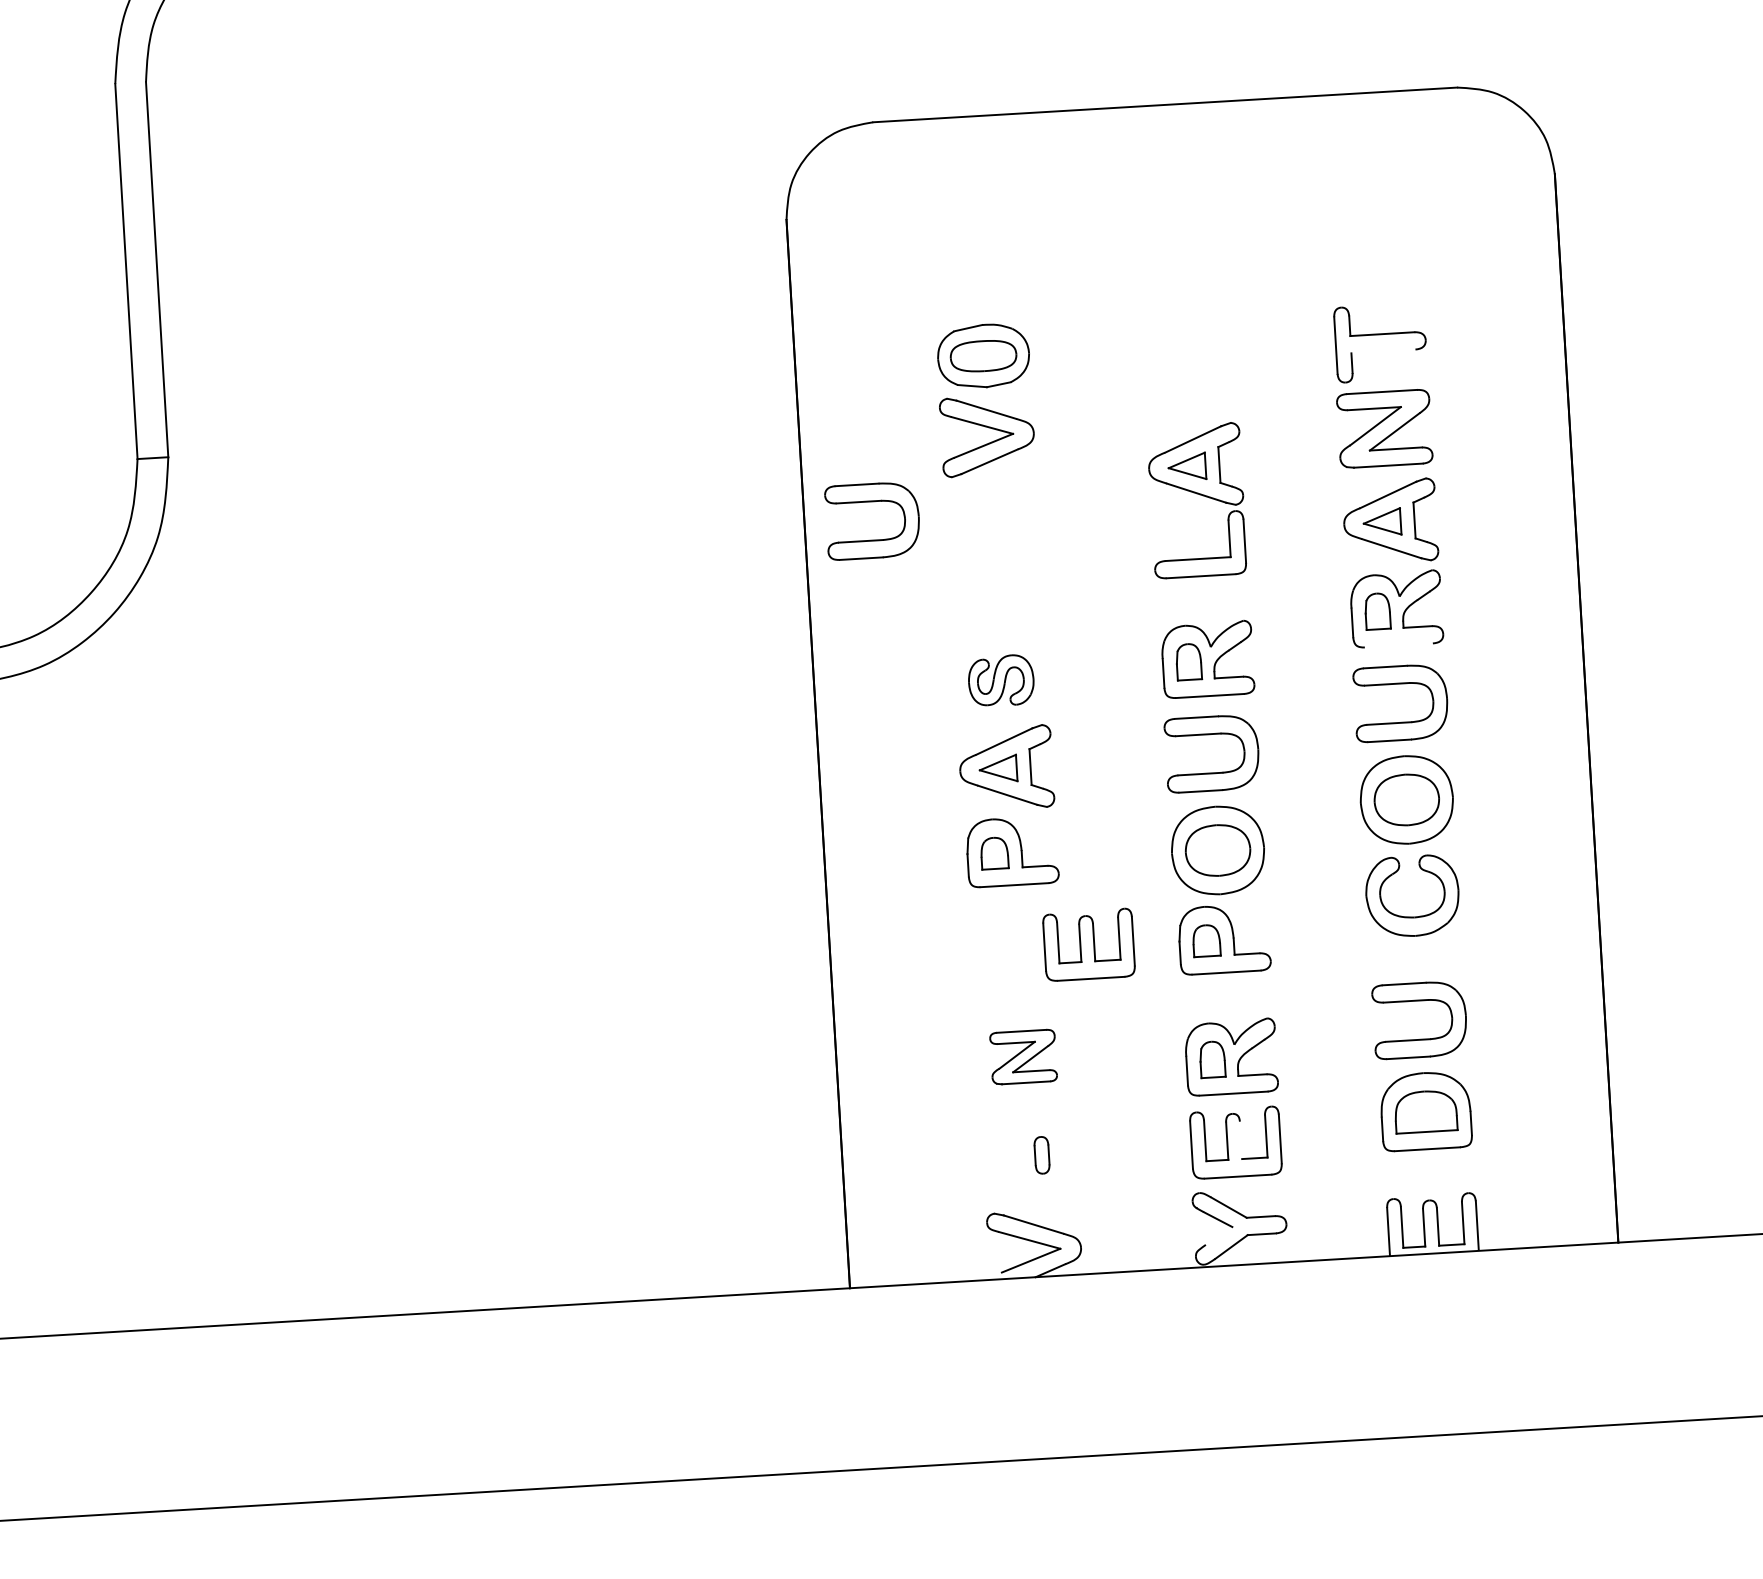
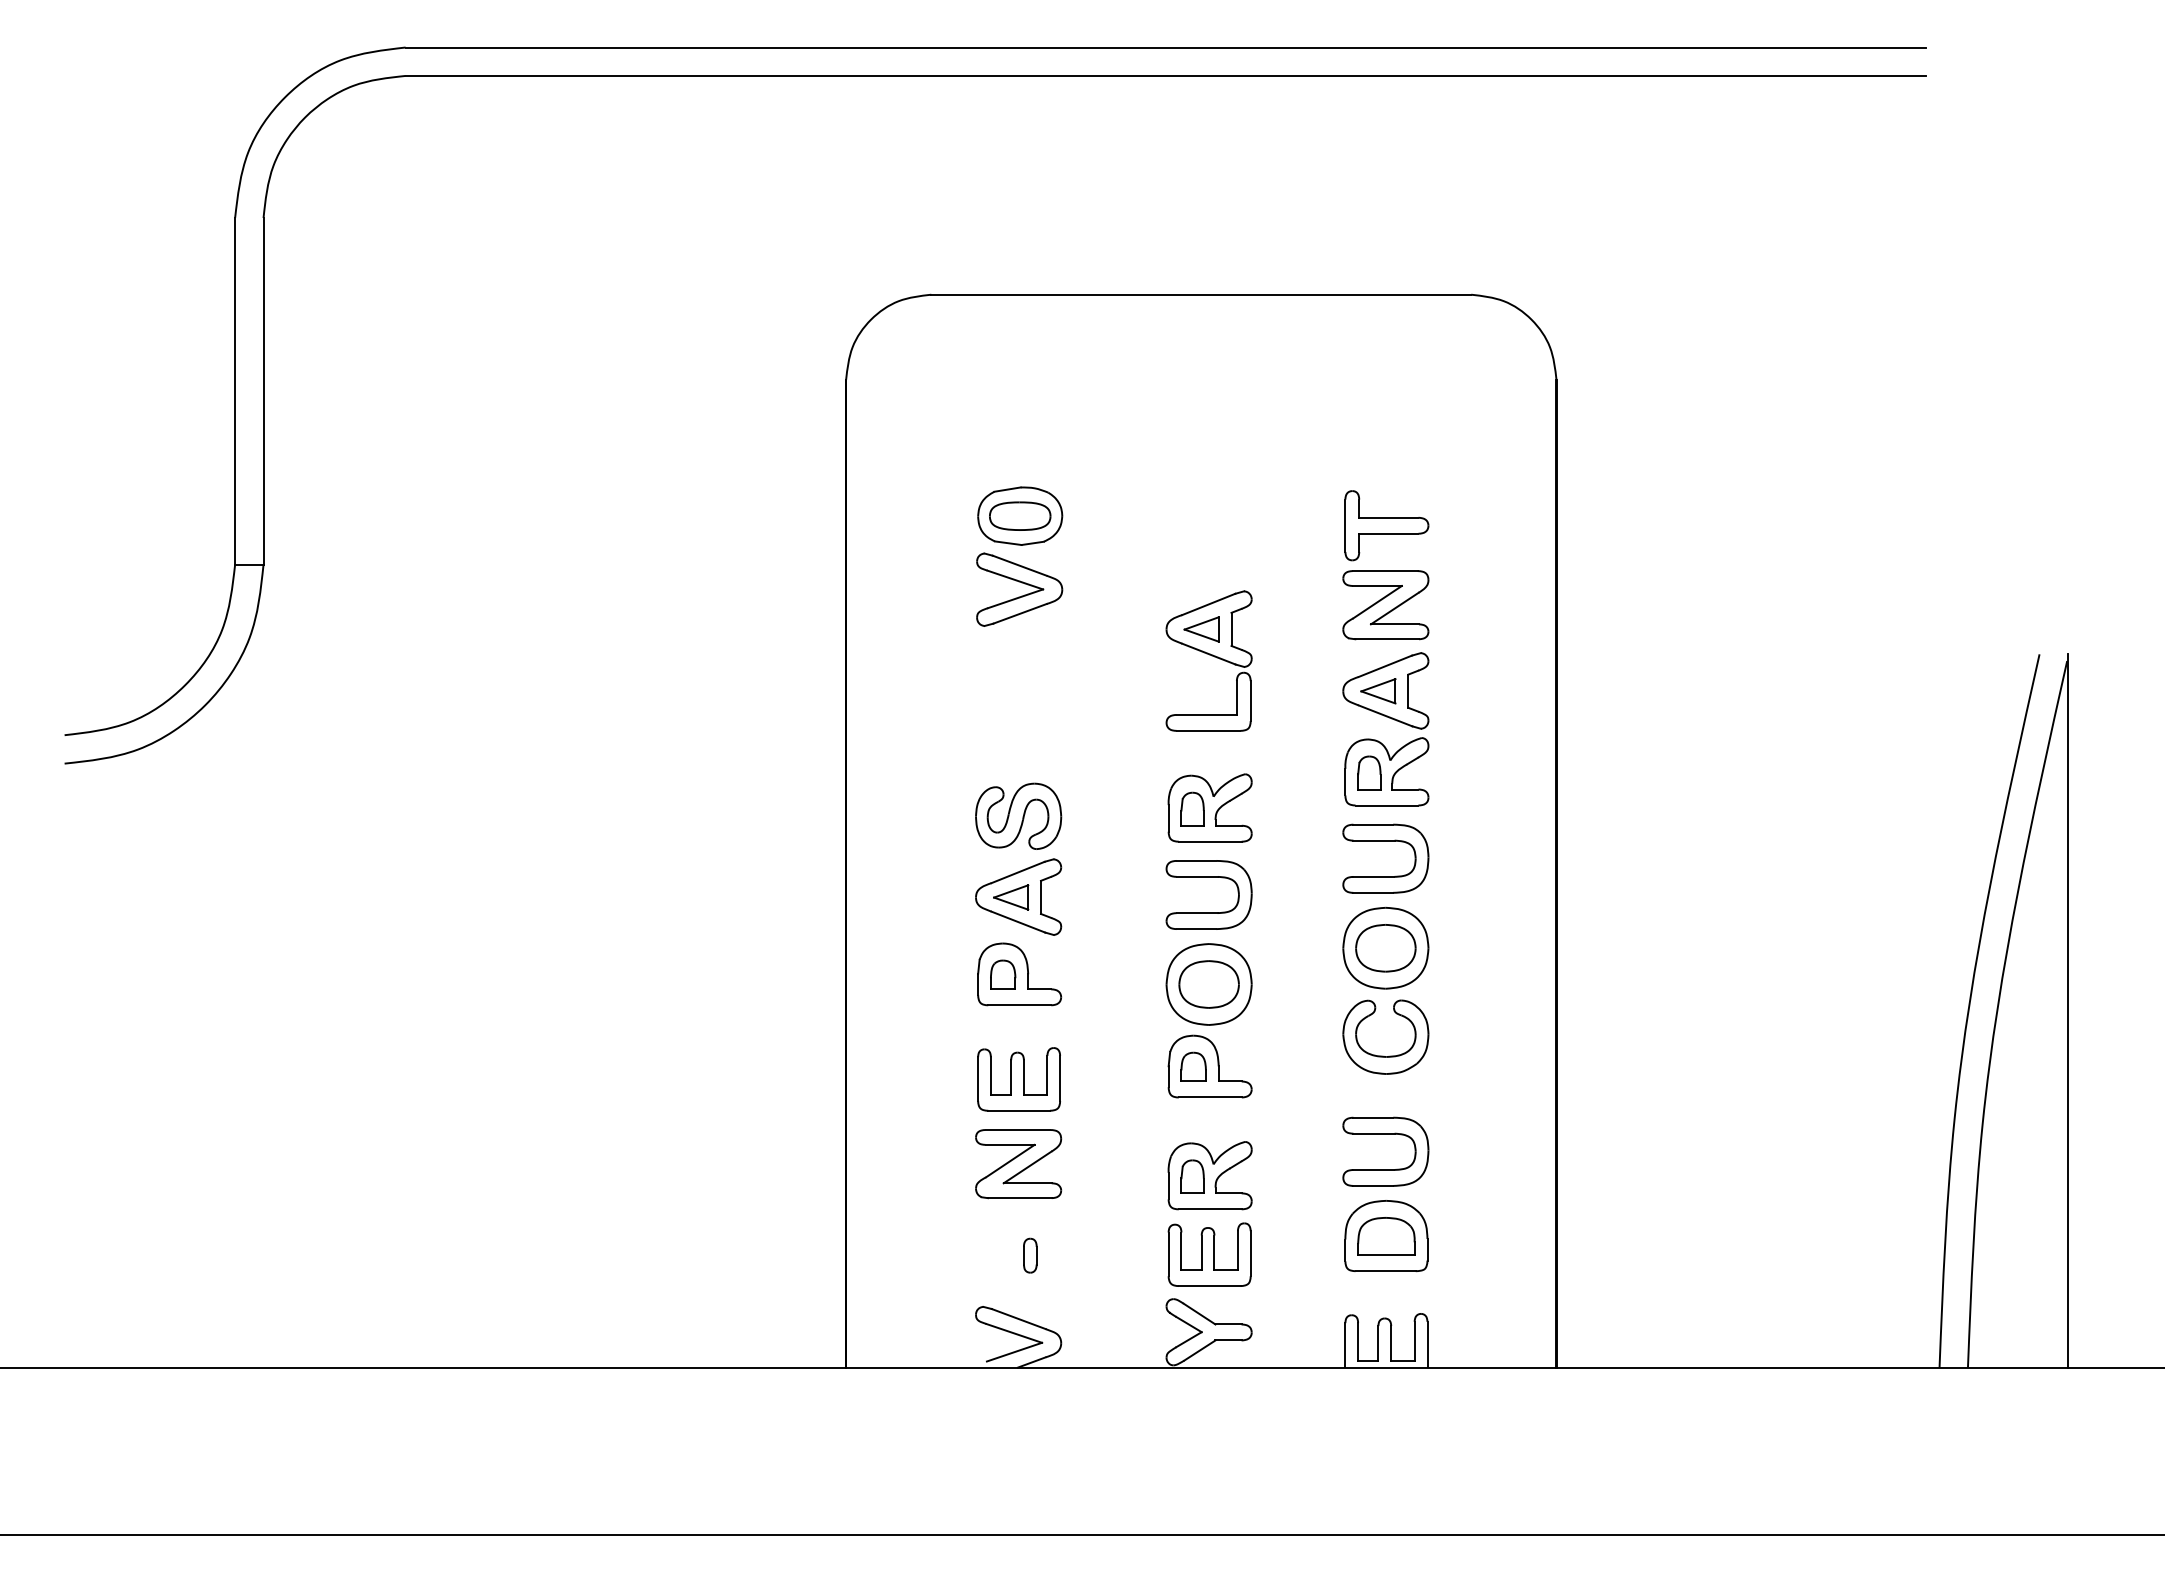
line: (1383, 351) -> (1388, 533), added
part: (871, 502) -> (908, 644), removed
line: (1398, 645) -> (1386, 805), added
part: (1000, 679) -> (1018, 815), size x1.43
part: (1088, 945) -> (1018, 1079), moved
part: (1023, 1057) -> (1018, 1164), size x1.43
line: (1241, 1140) -> (1214, 1252), added
line: (1218, 1235) -> (1188, 1339), added

